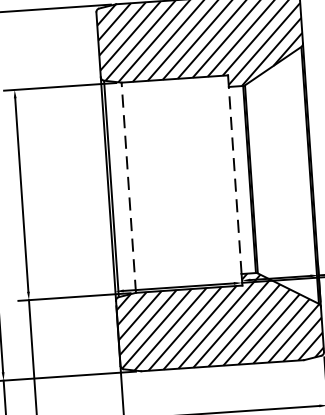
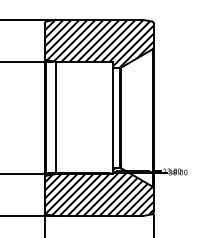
line: (235, 179) -> (112, 117), dashed -> solid
line: (128, 186) -> (55, 117), dashed -> solid

